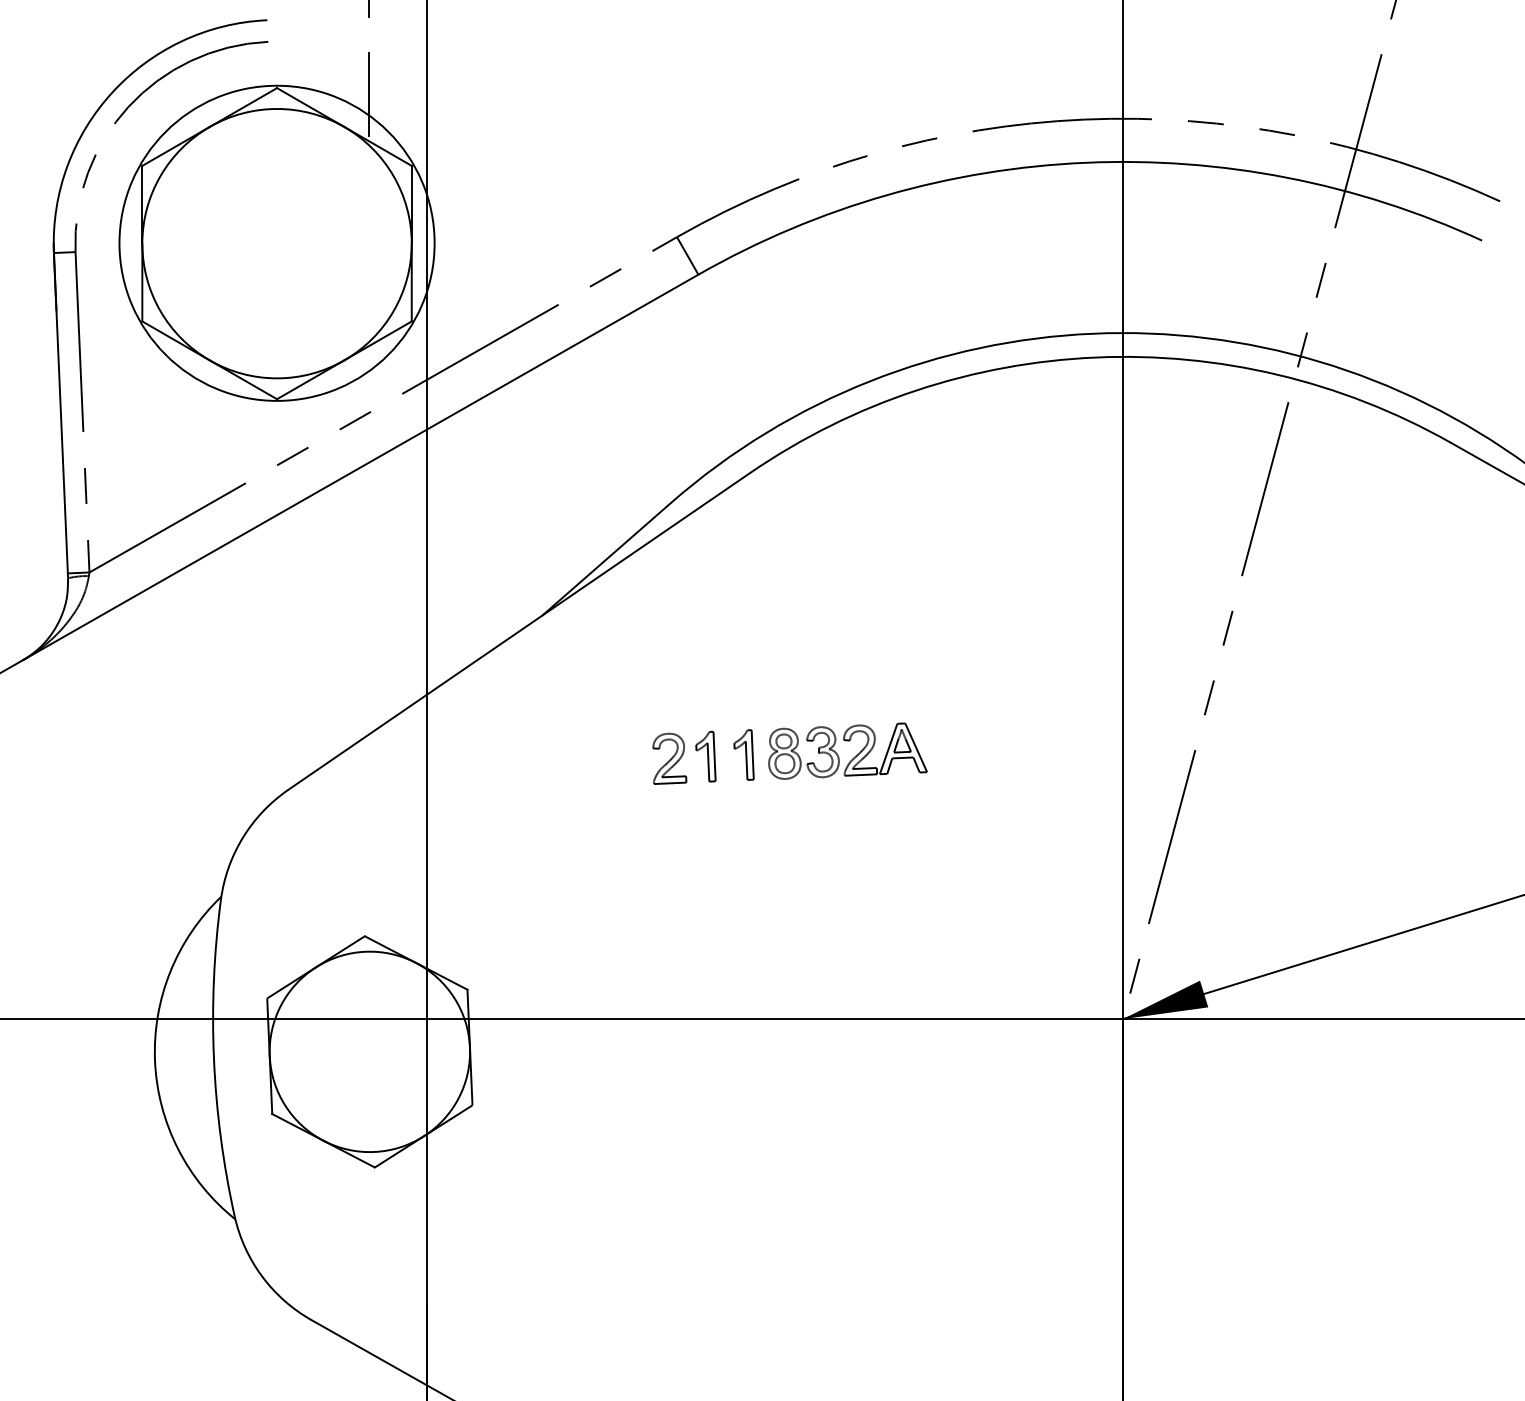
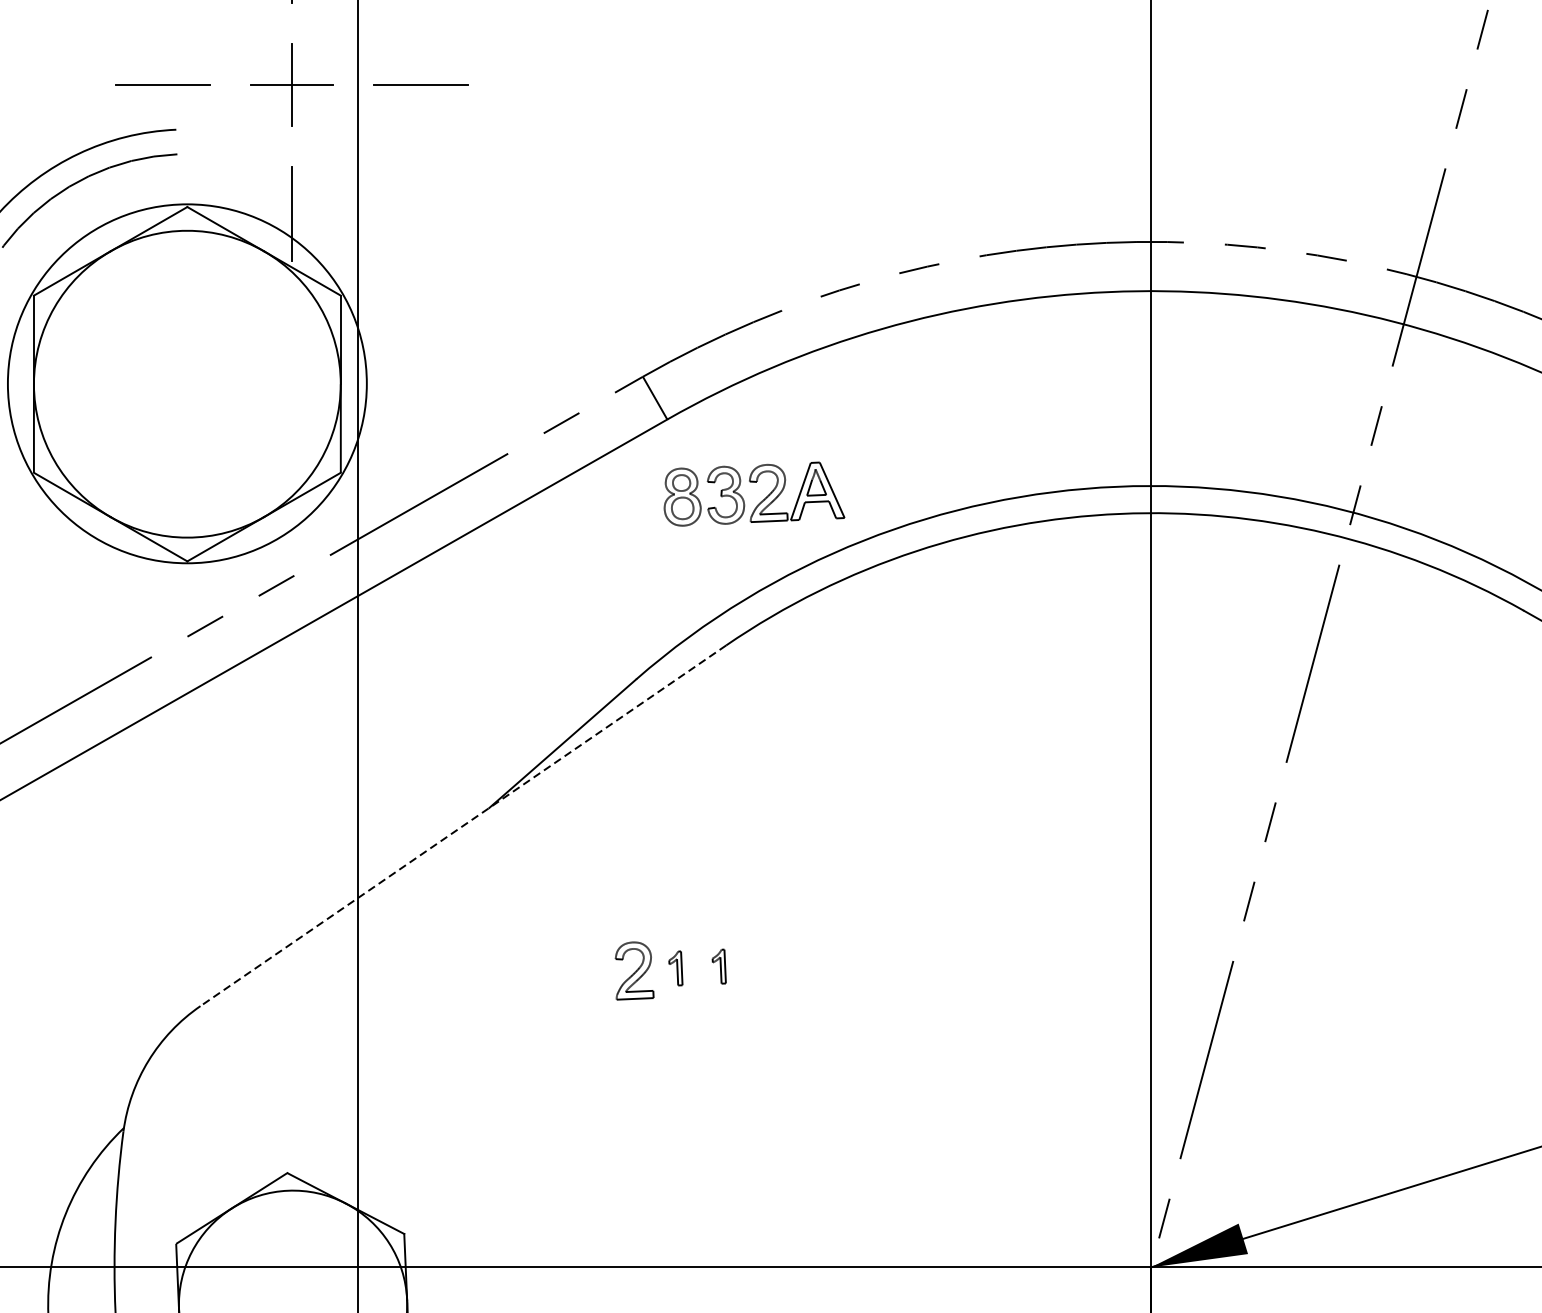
line: (519, 631) -> (463, 825), solid -> dashed
part: (847, 741) -> (753, 483), moved
part: (743, 754) -> (718, 966), size x0.6
part: (705, 756) -> (675, 968), size x0.6

